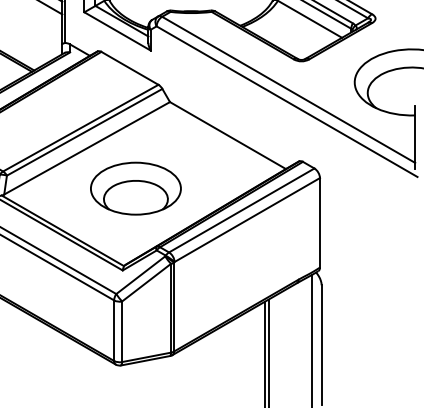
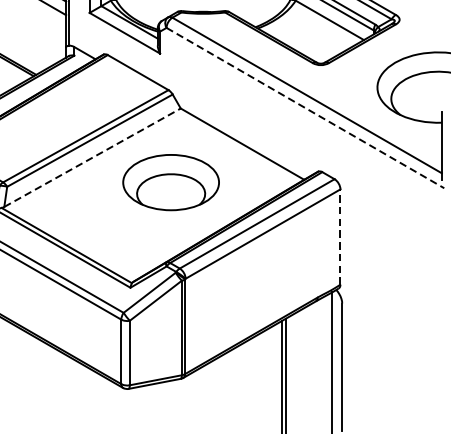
line: (287, 101) -> (305, 107), solid -> dashed
line: (87, 148) -> (92, 157), solid -> dashed
part: (135, 188) -> (170, 182), moved
line: (319, 222) -> (339, 236), solid -> dashed

